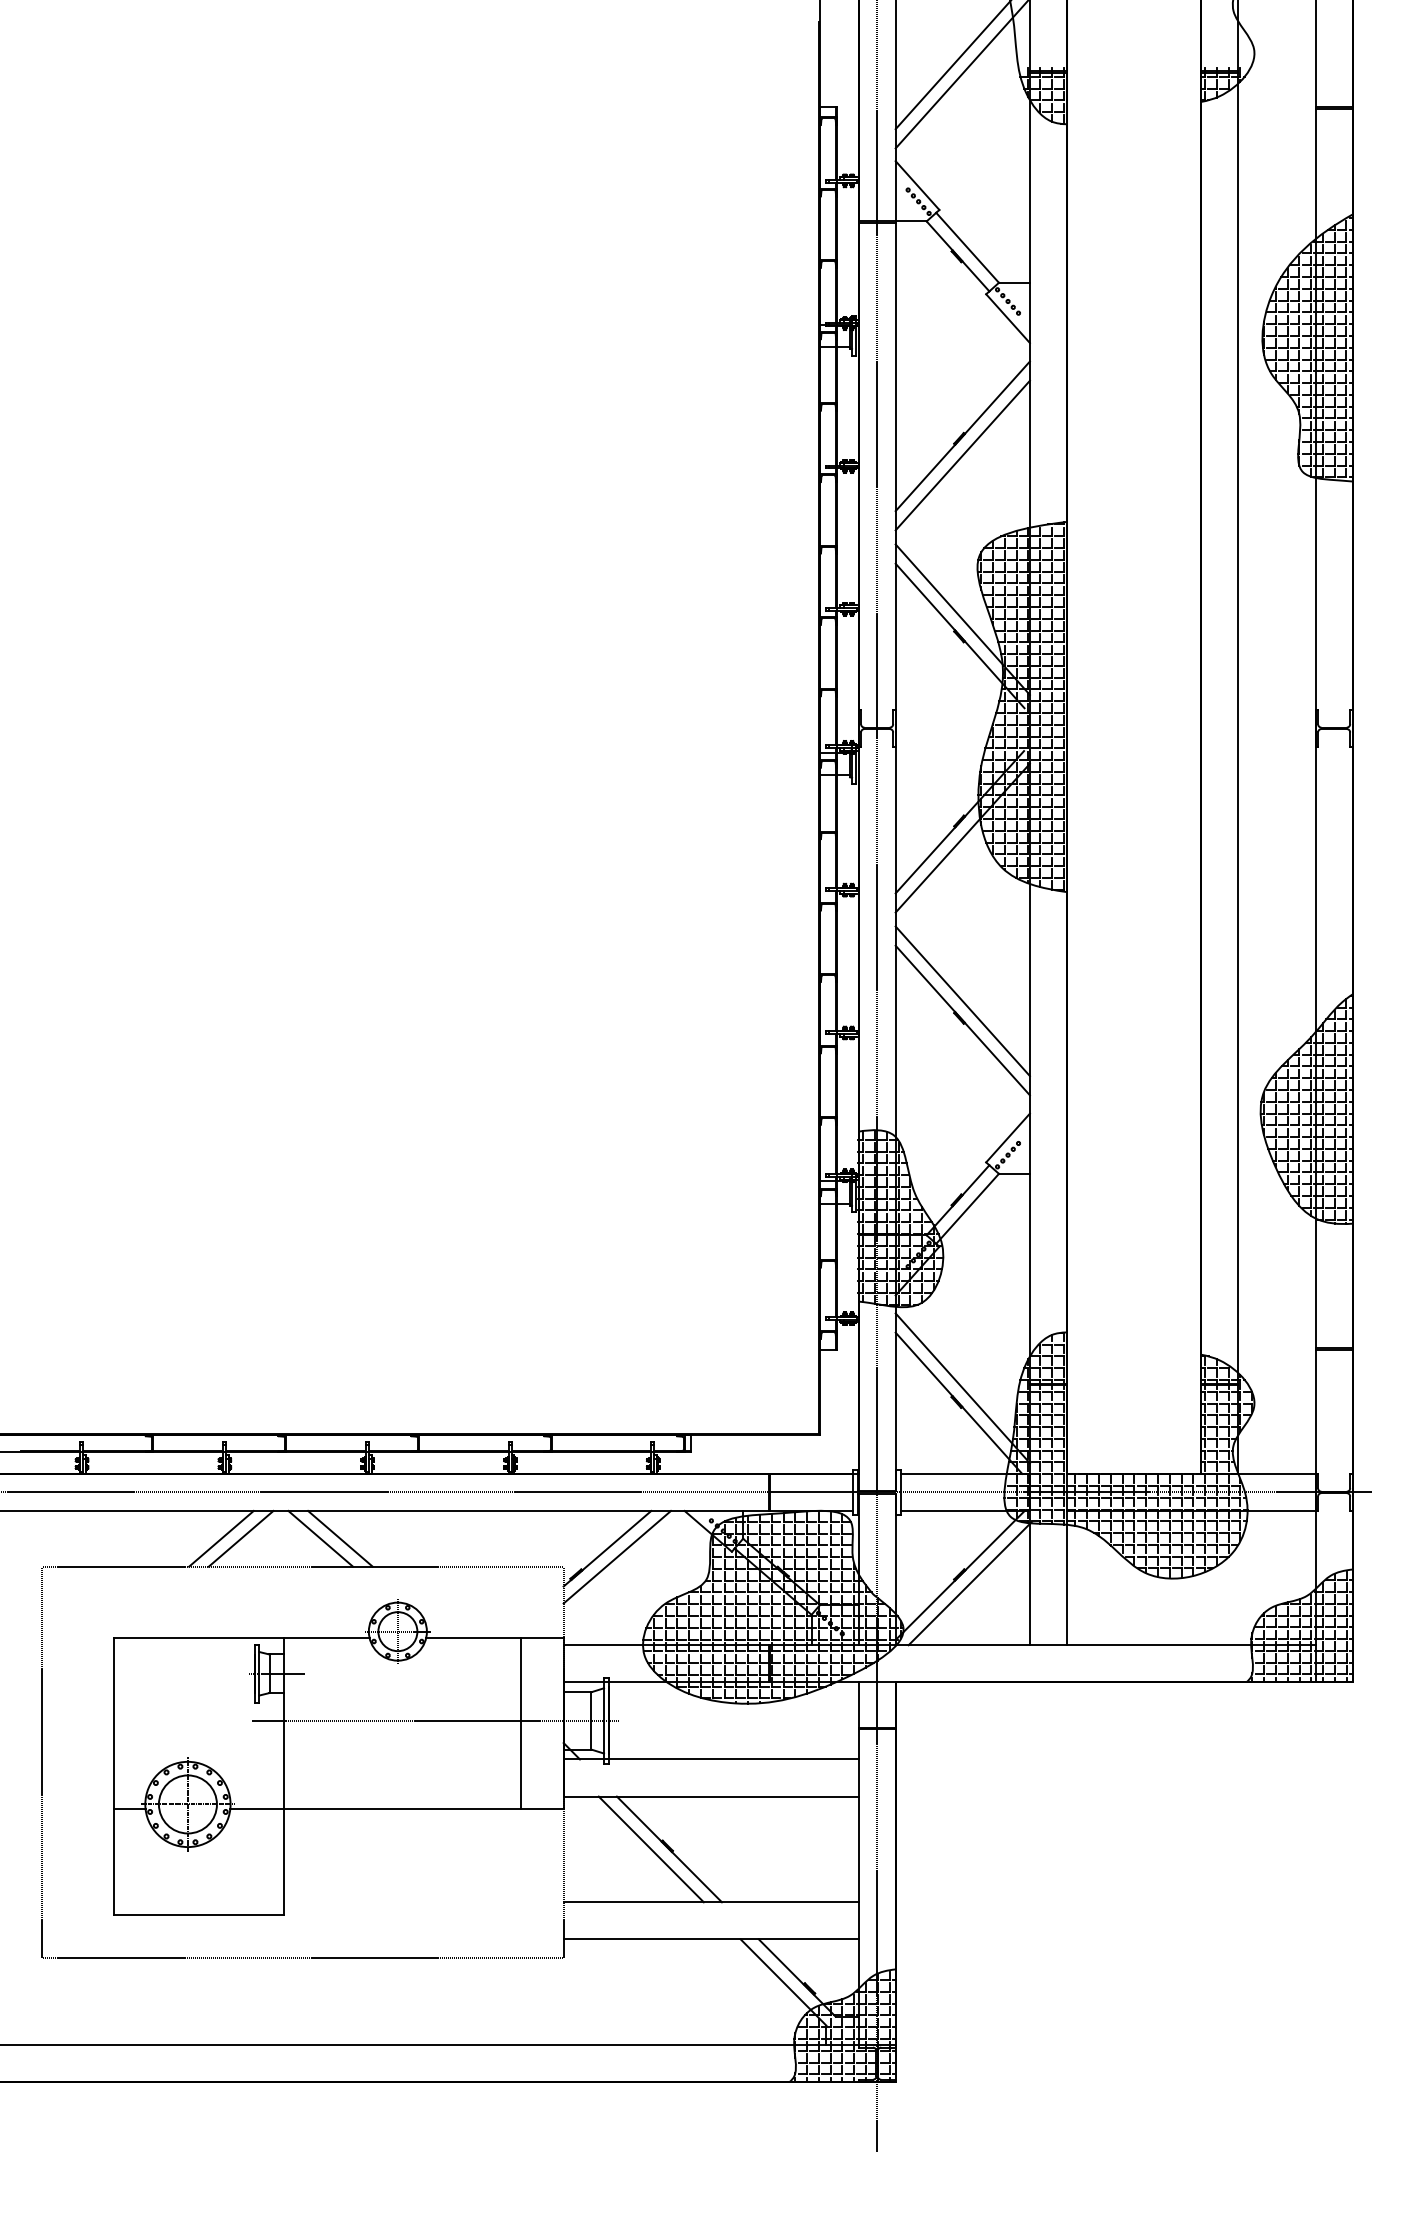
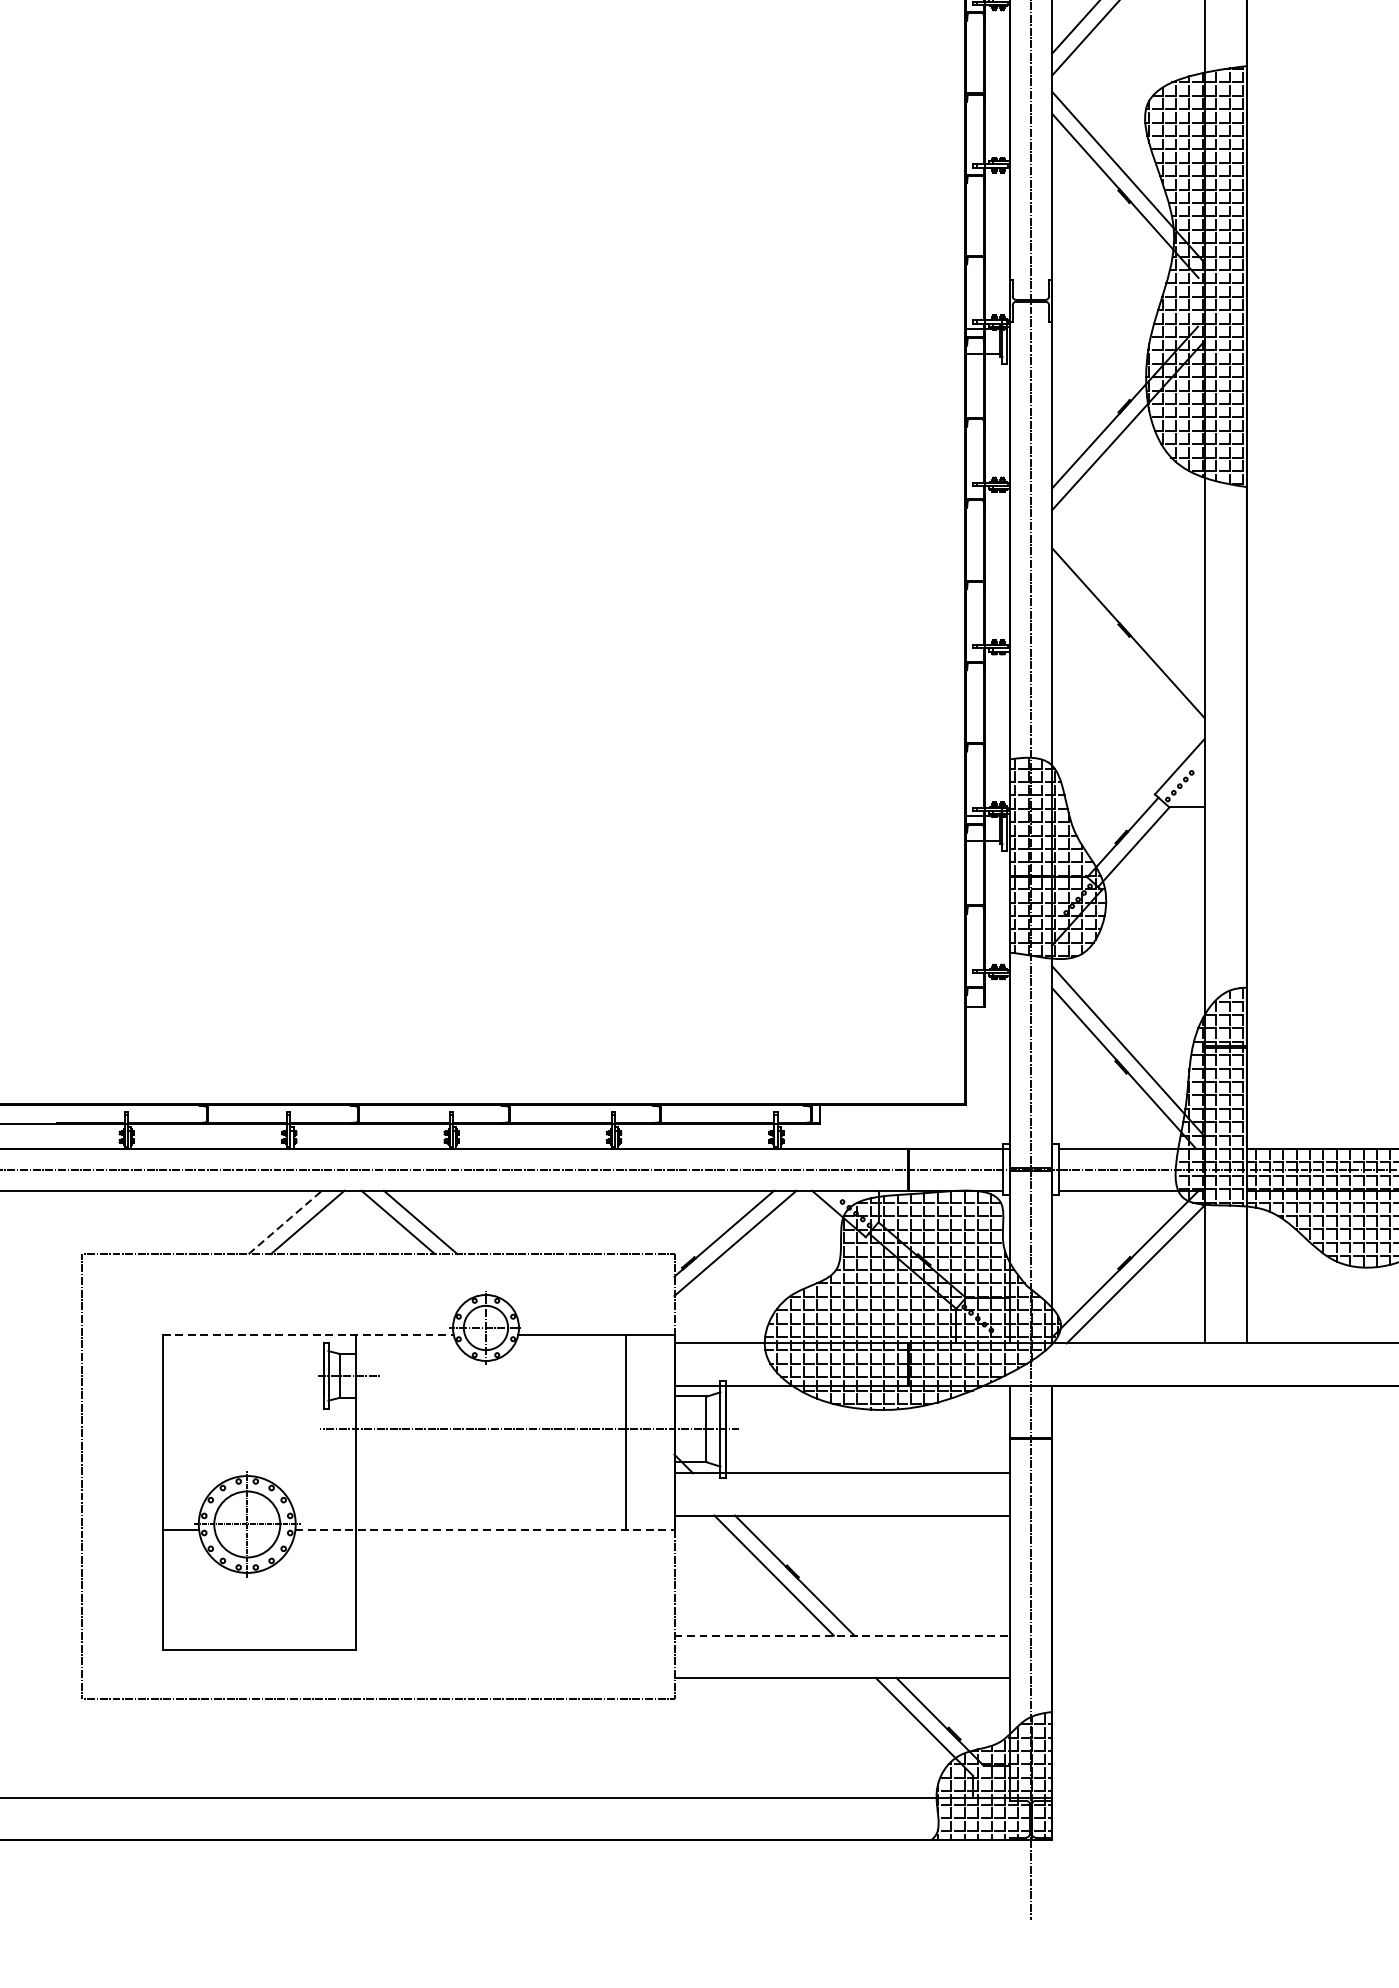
line: (962, 1001) -> (1128, 611), removed
line: (221, 1538) -> (285, 1222), solid -> dashed
line: (241, 1638) -> (308, 1335), solid -> dashed
line: (396, 1809) -> (484, 1530), solid -> dashed
line: (711, 1902) -> (842, 1635), solid -> dashed

